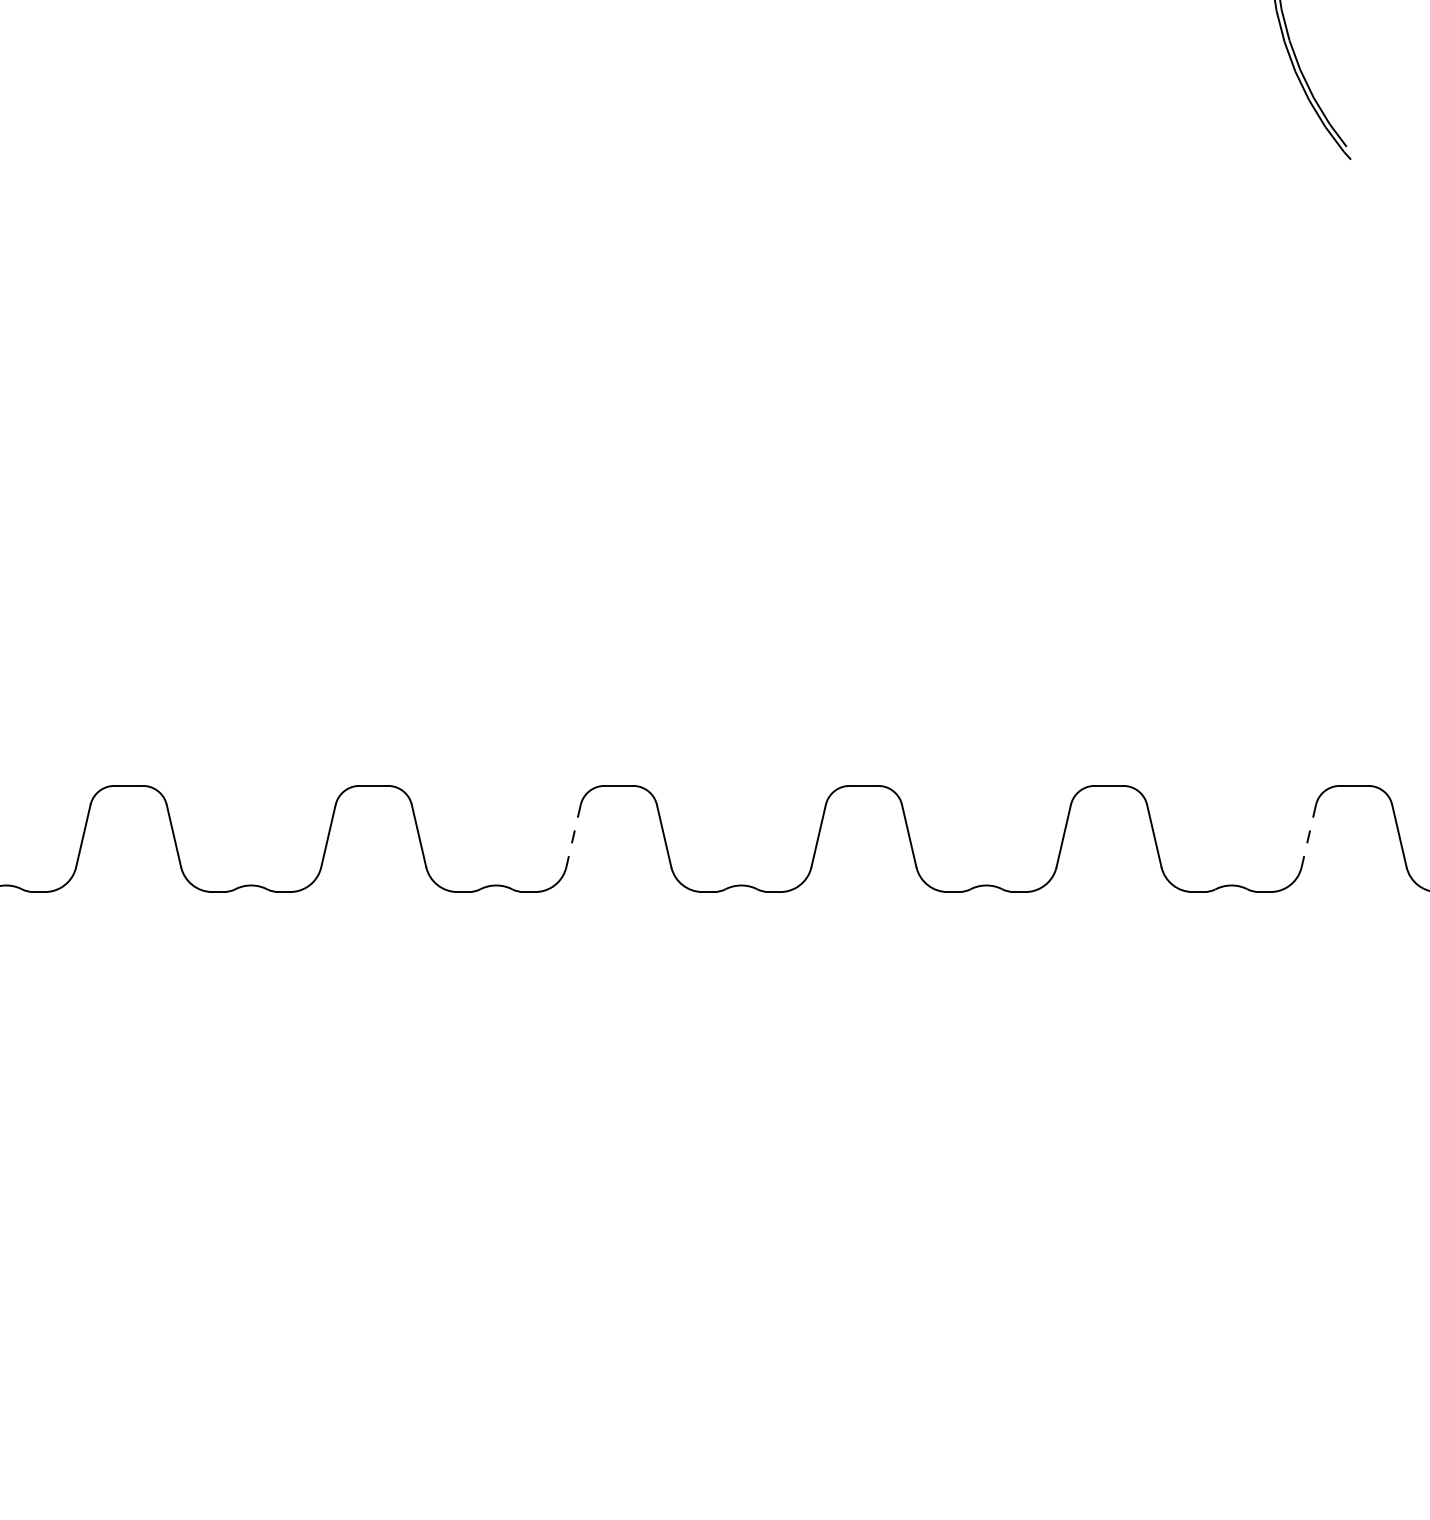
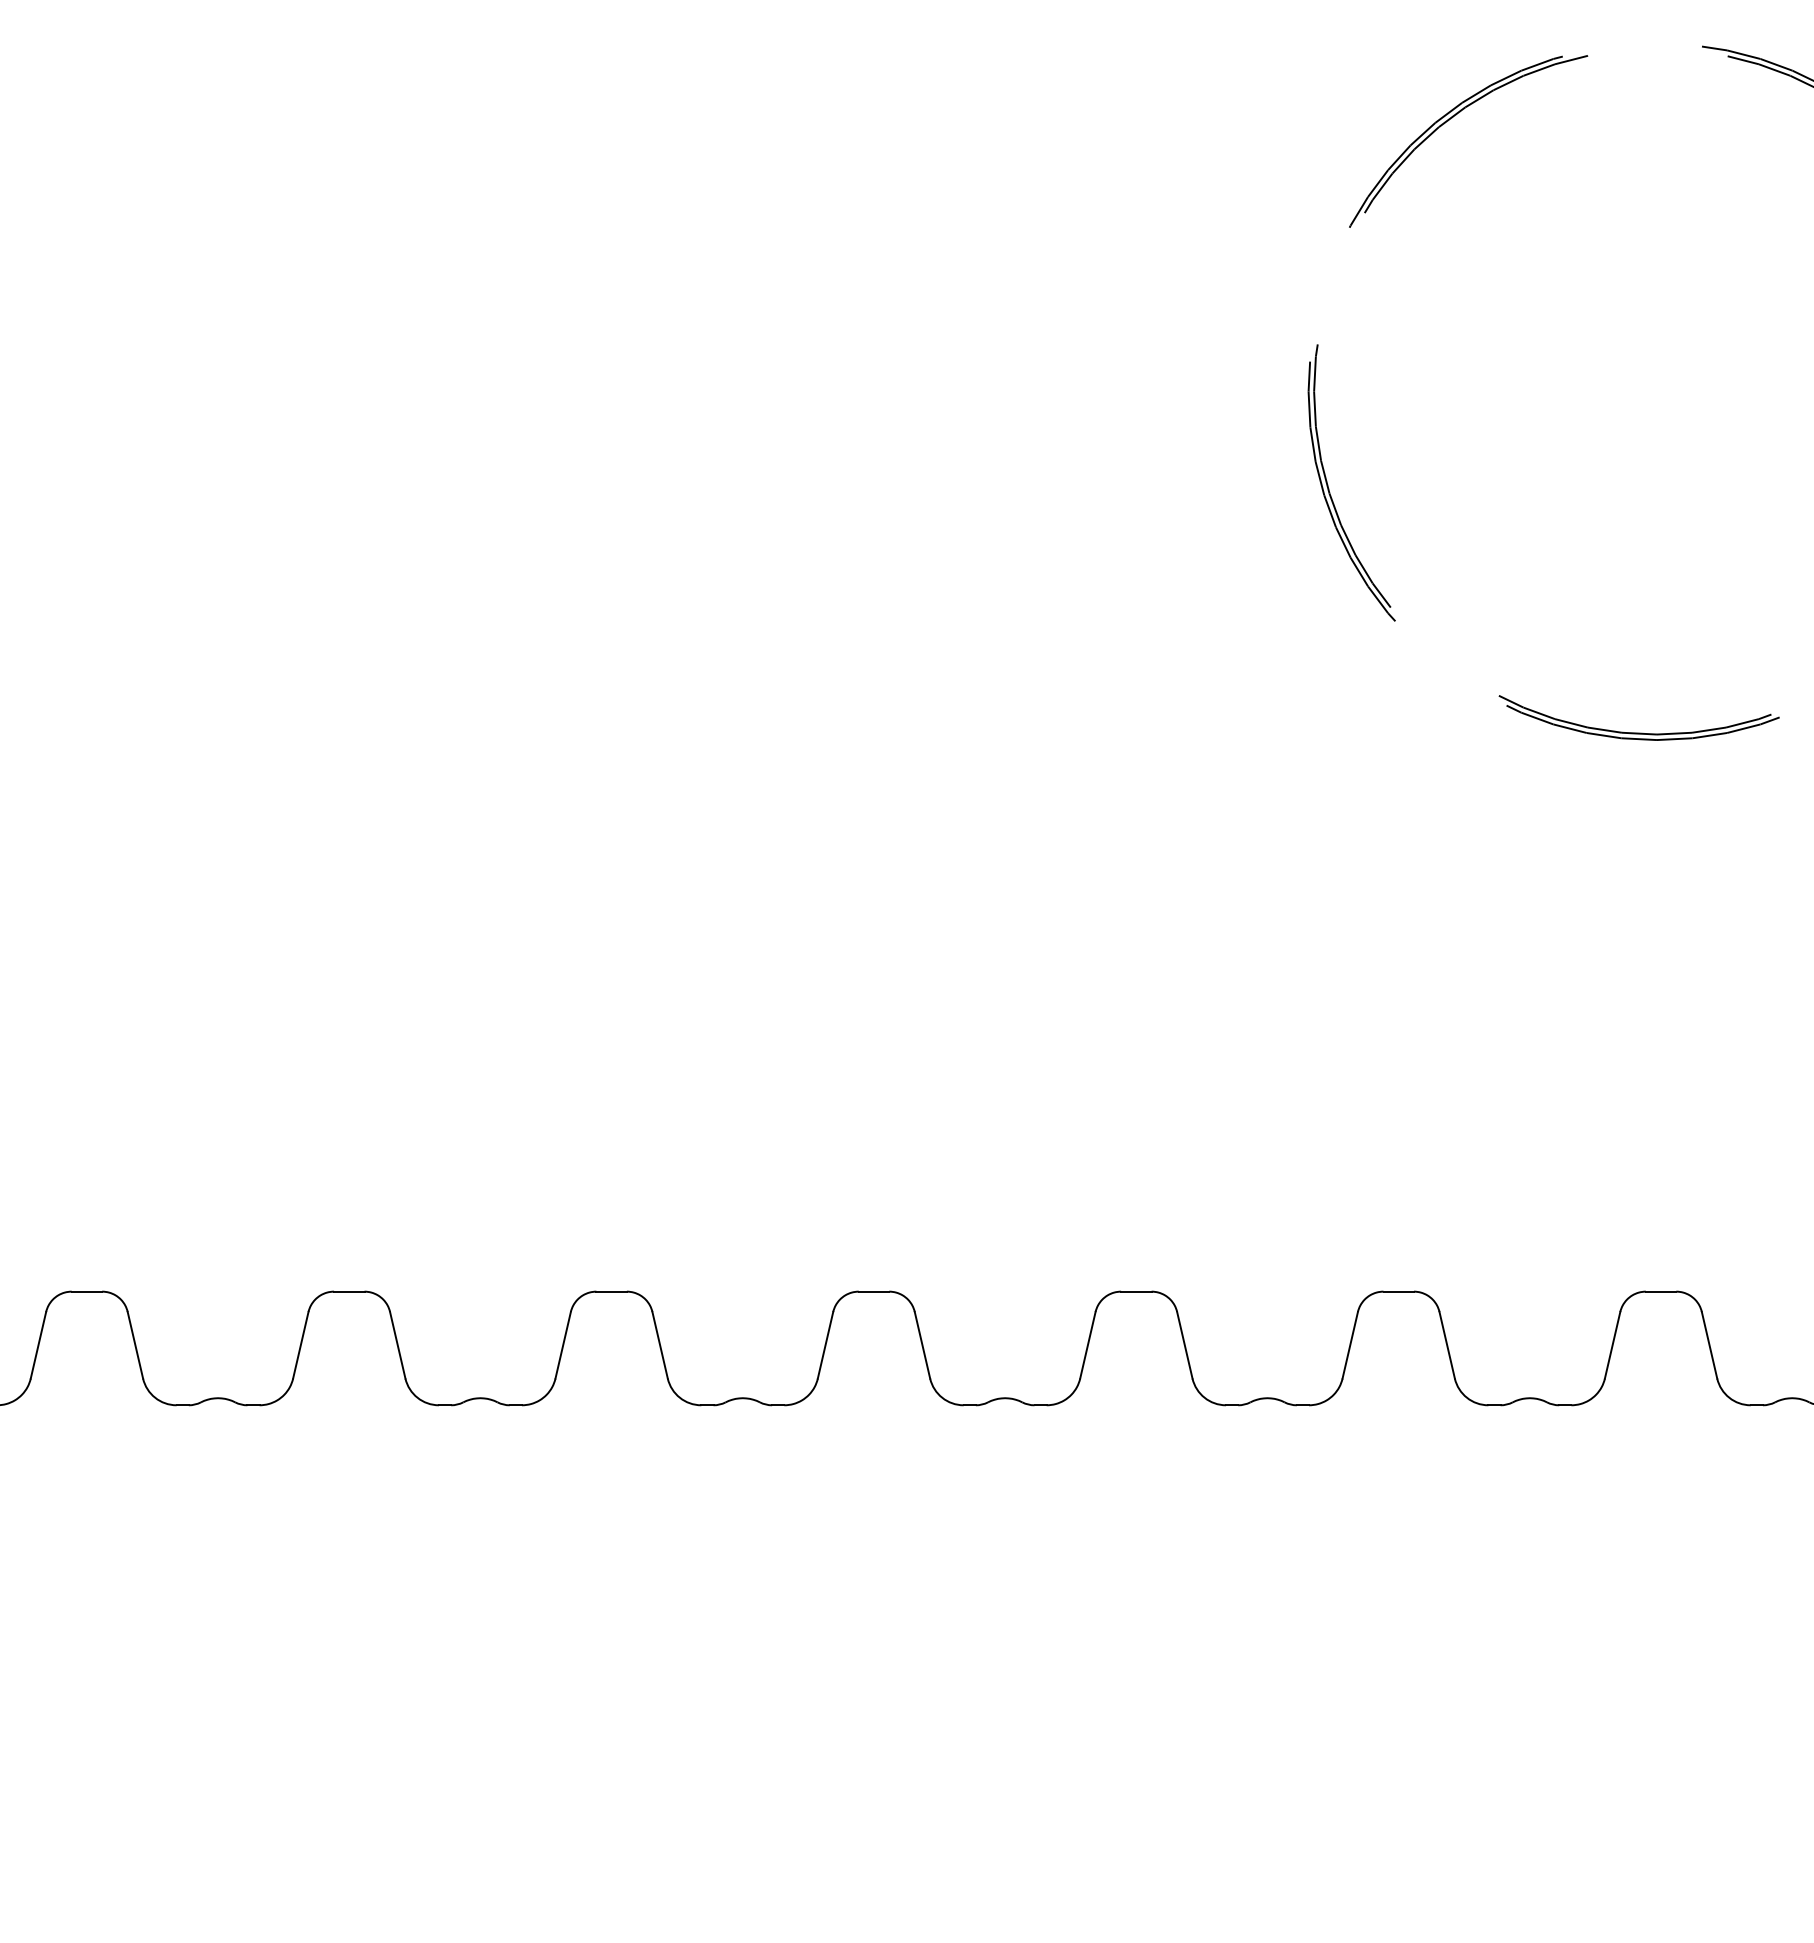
line: (573, 836) -> (563, 1345), dashed -> solid
line: (1309, 836) -> (1350, 1345), dashed -> solid

